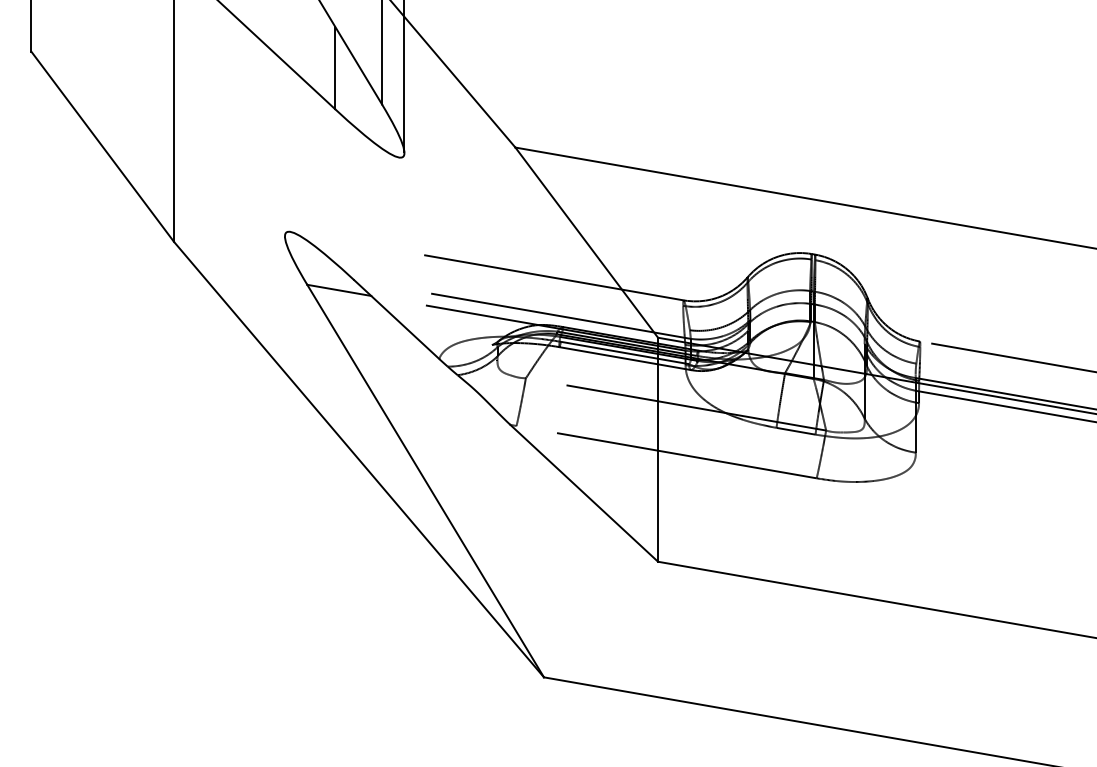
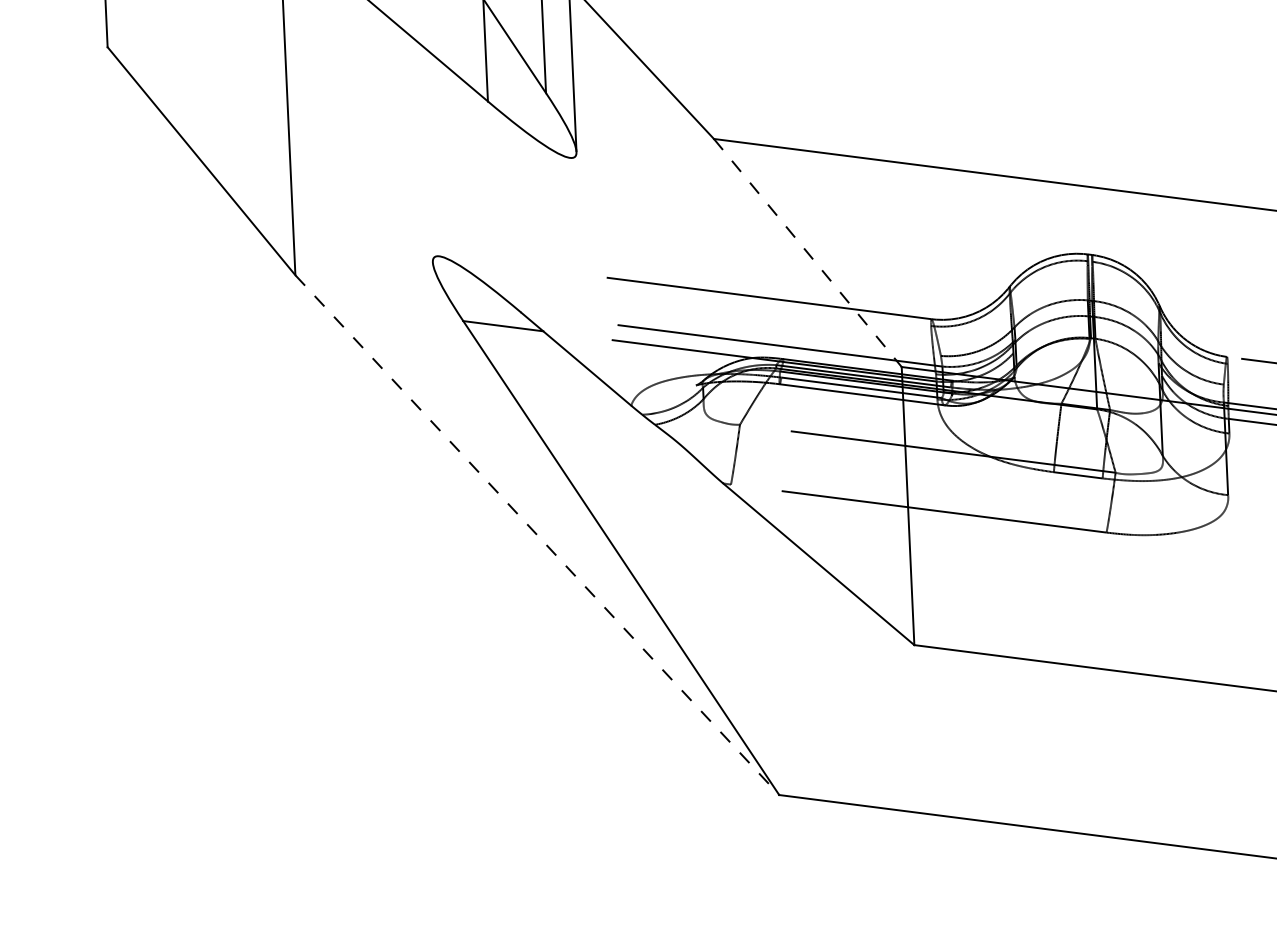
line: (586, 242) -> (807, 252), solid -> dashed
line: (358, 459) -> (536, 535), solid -> dashed

